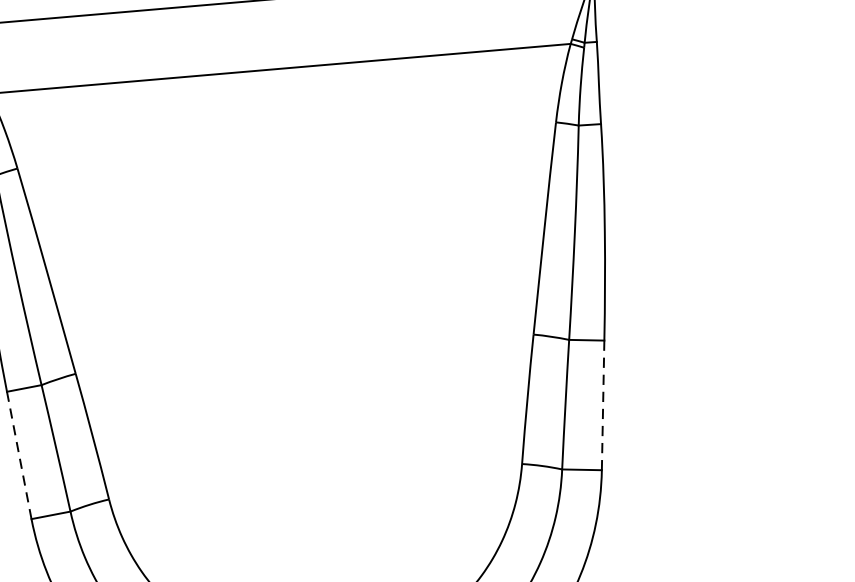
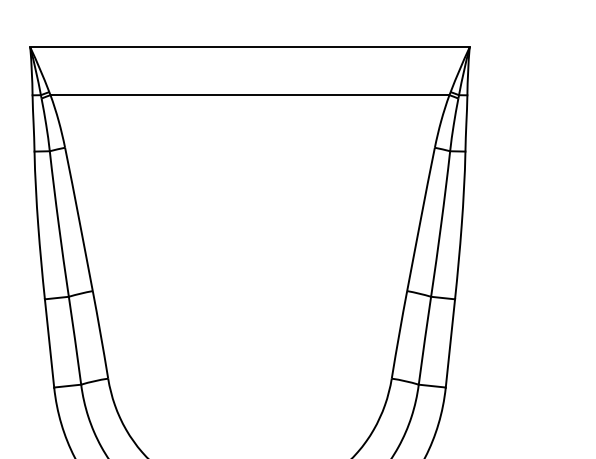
line: (603, 405) -> (450, 343), dashed -> solid
line: (19, 454) -> (49, 342), dashed -> solid

